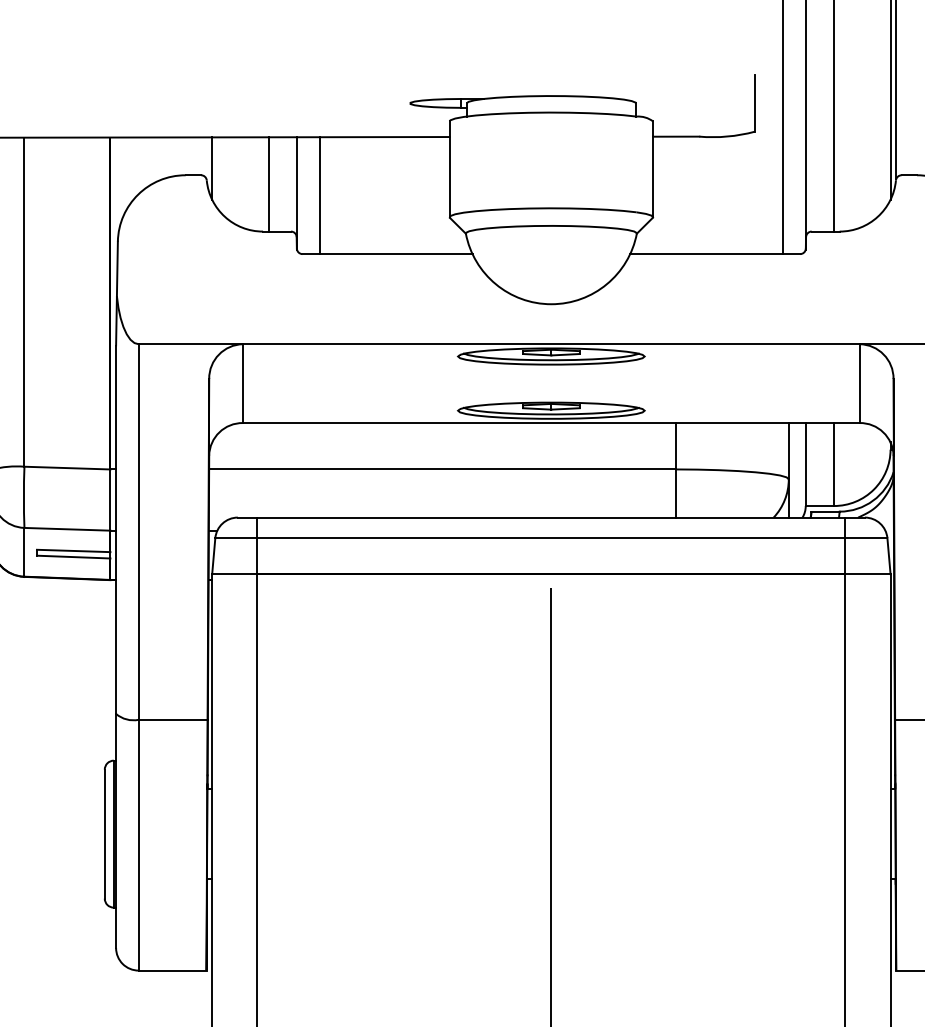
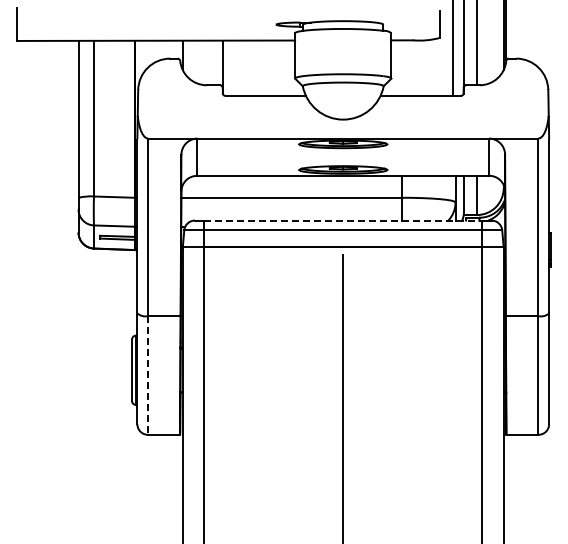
line: (268, 183) -> (209, 62), removed
line: (319, 194) -> (233, 67), removed
line: (551, 517) -> (343, 220), solid -> dashed
line: (139, 847) -> (148, 376), solid -> dashed

